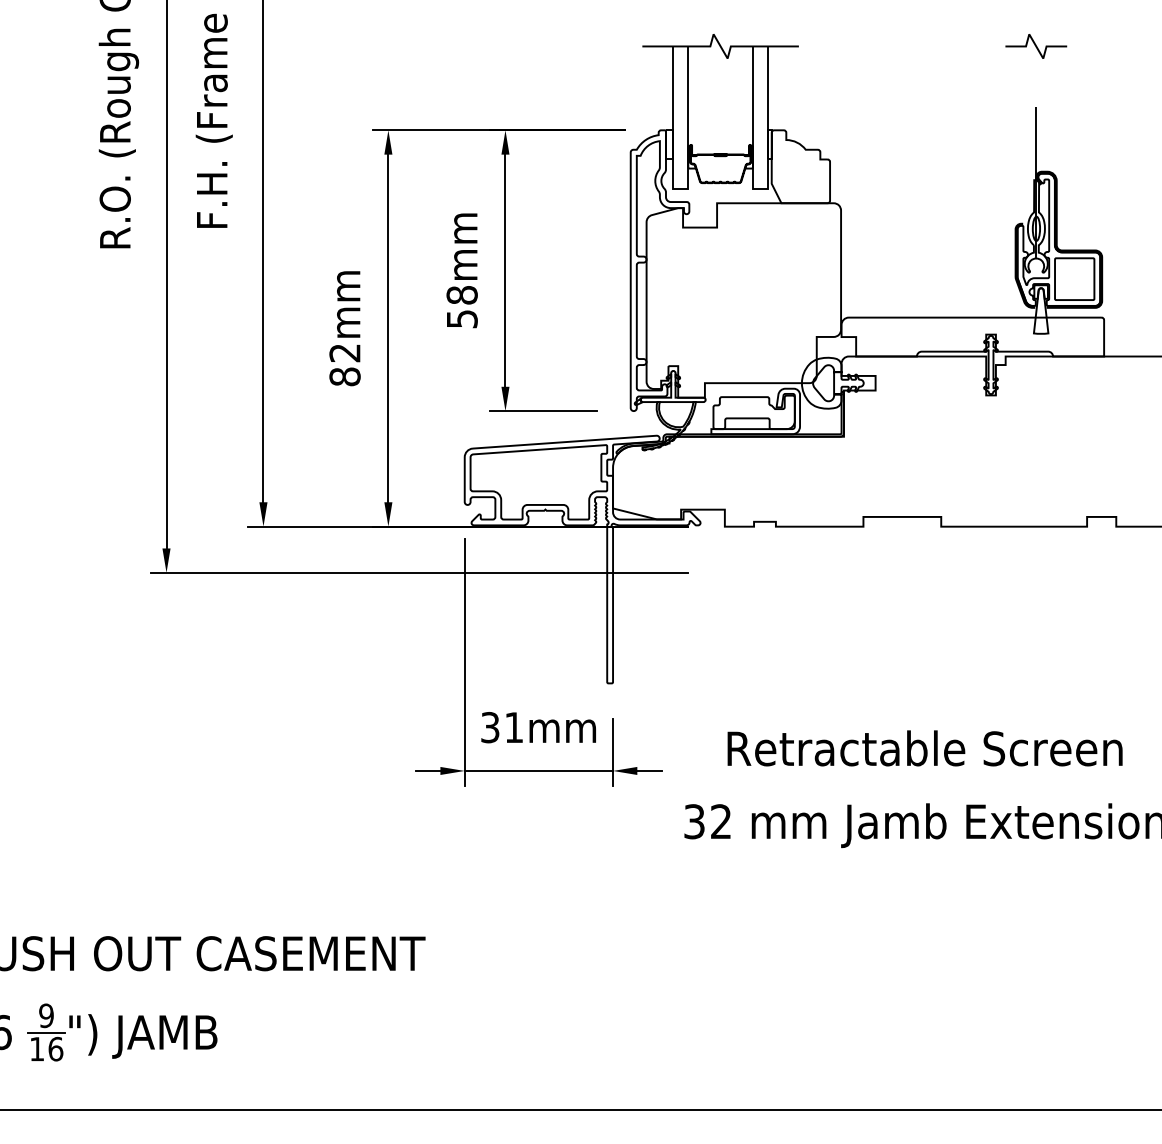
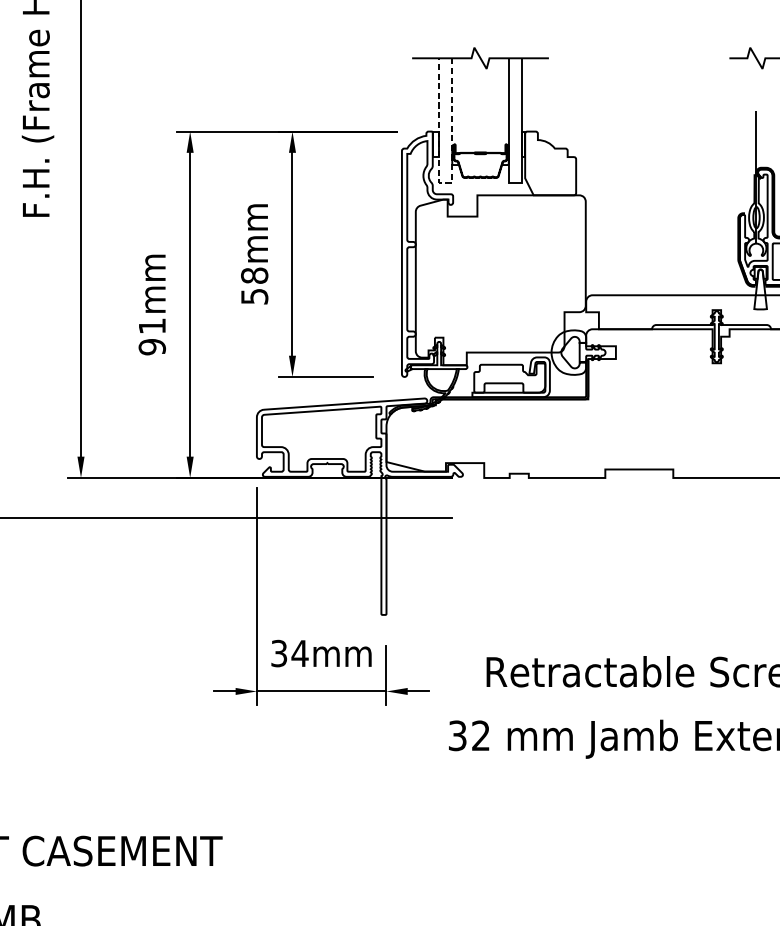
line: (680, 188) -> (445, 182), solid -> dashed
text: (344, 365) -> (151, 337), 82mm -> 91mm
text: (514, 727) -> (300, 653), 31mm -> 34mm

